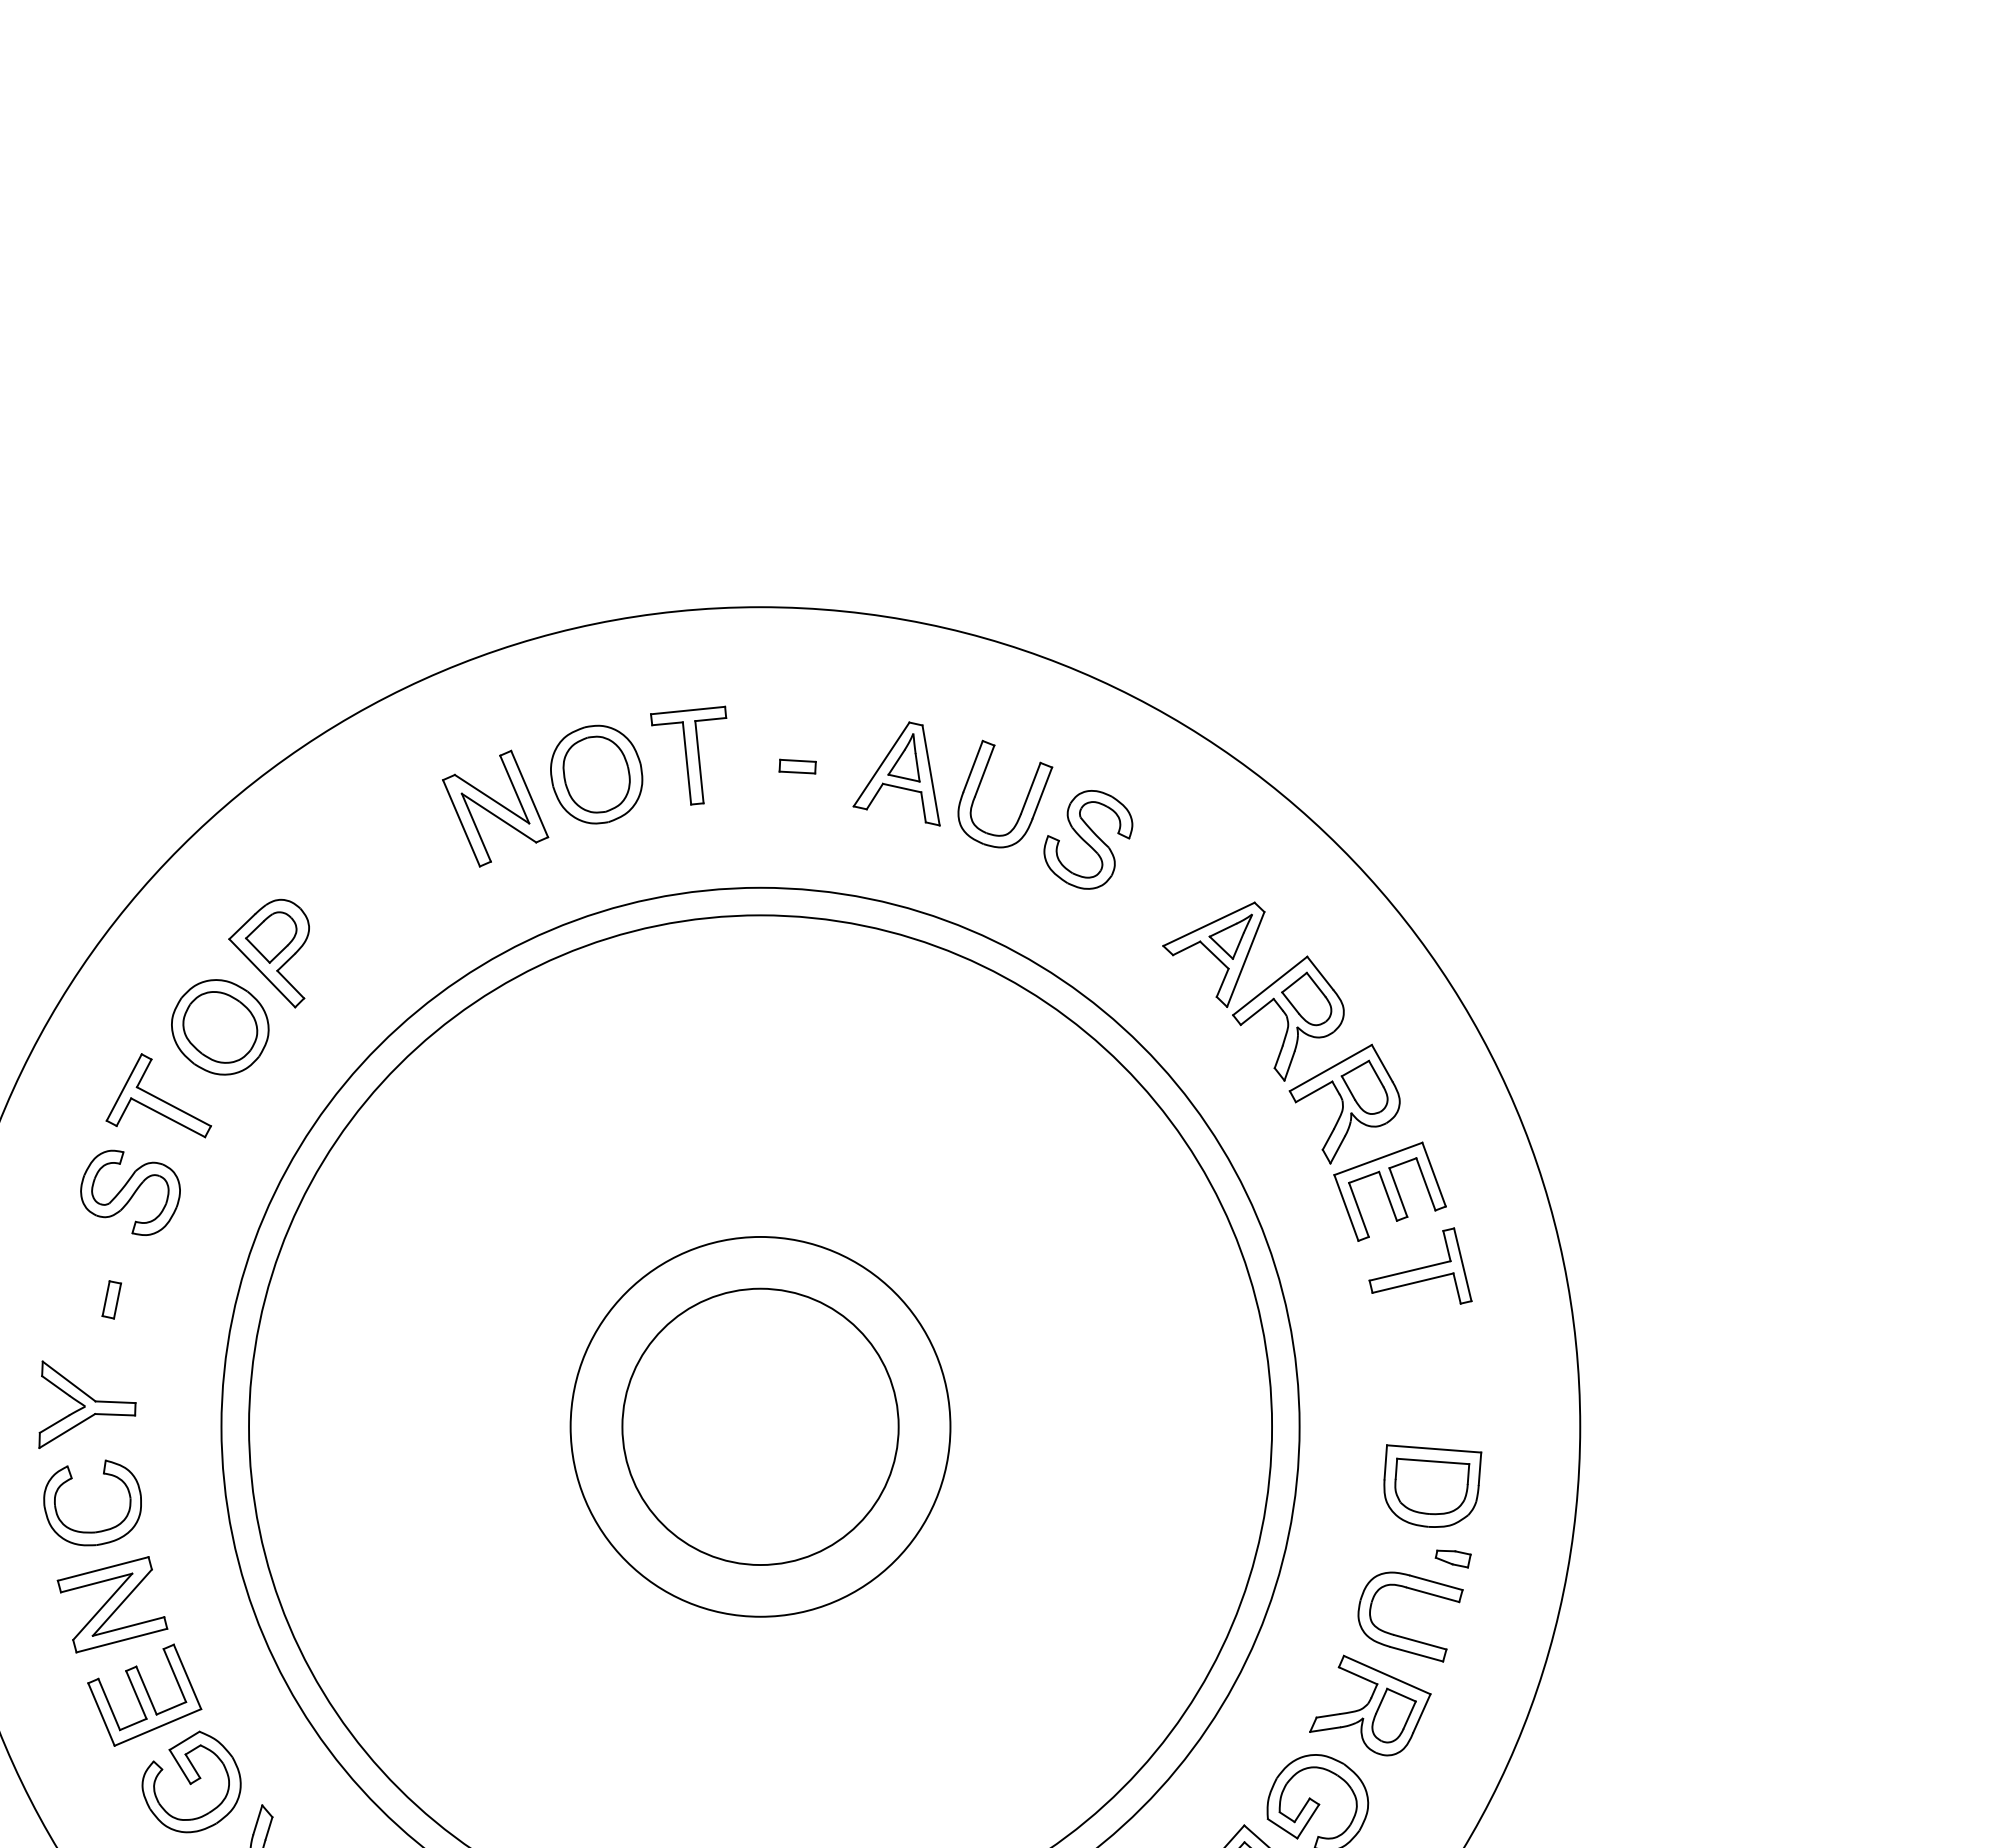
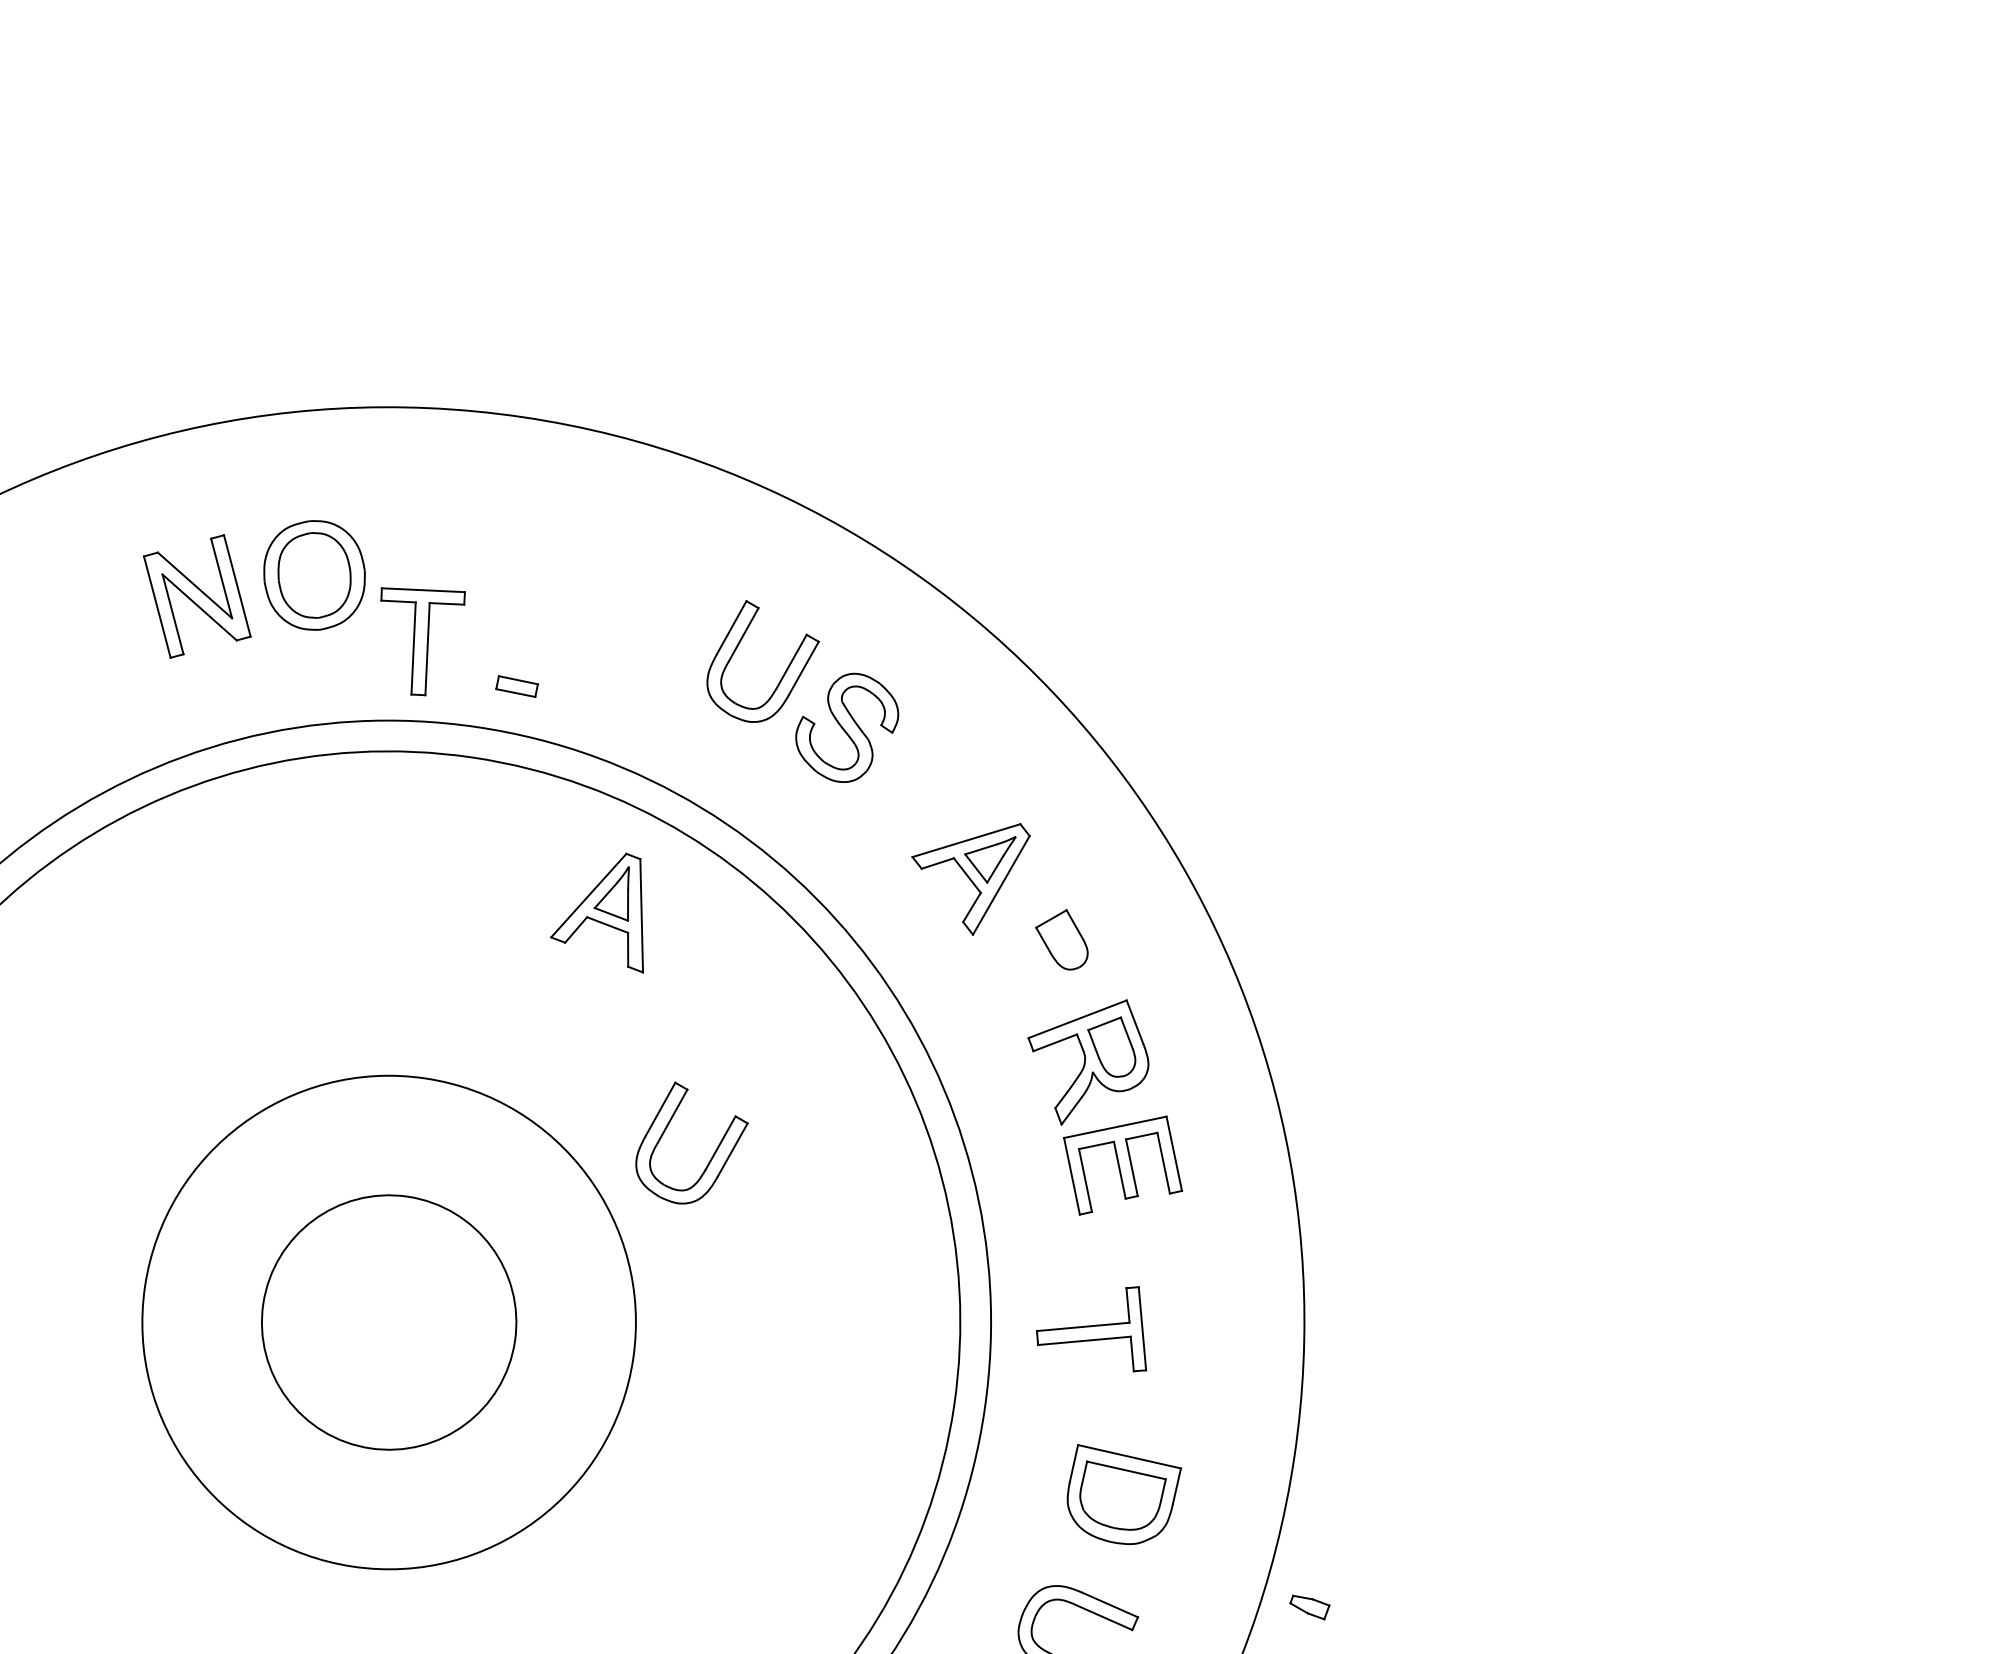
part: (688, 755) -> (416, 639), moved
part: (797, 766) -> (516, 686), moved
part: (896, 773) -> (603, 908), moved
part: (1288, 1018) -> (1038, 957), removed
part: (1024, 1237) -> (711, 1156), added
part: (1420, 1265) -> (1095, 1322), moved
circle: (760, 1426) -> (389, 1322), size x0.6
circle: (760, 1426) -> (389, 1322), size x1.6
part: (1452, 1558) -> (1308, 1606), moved

